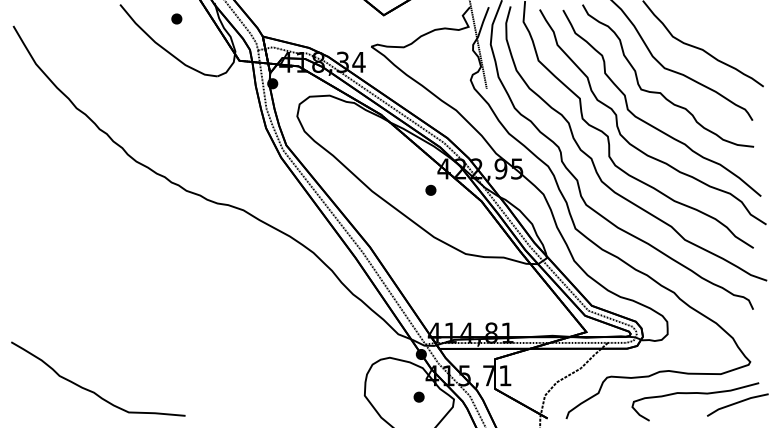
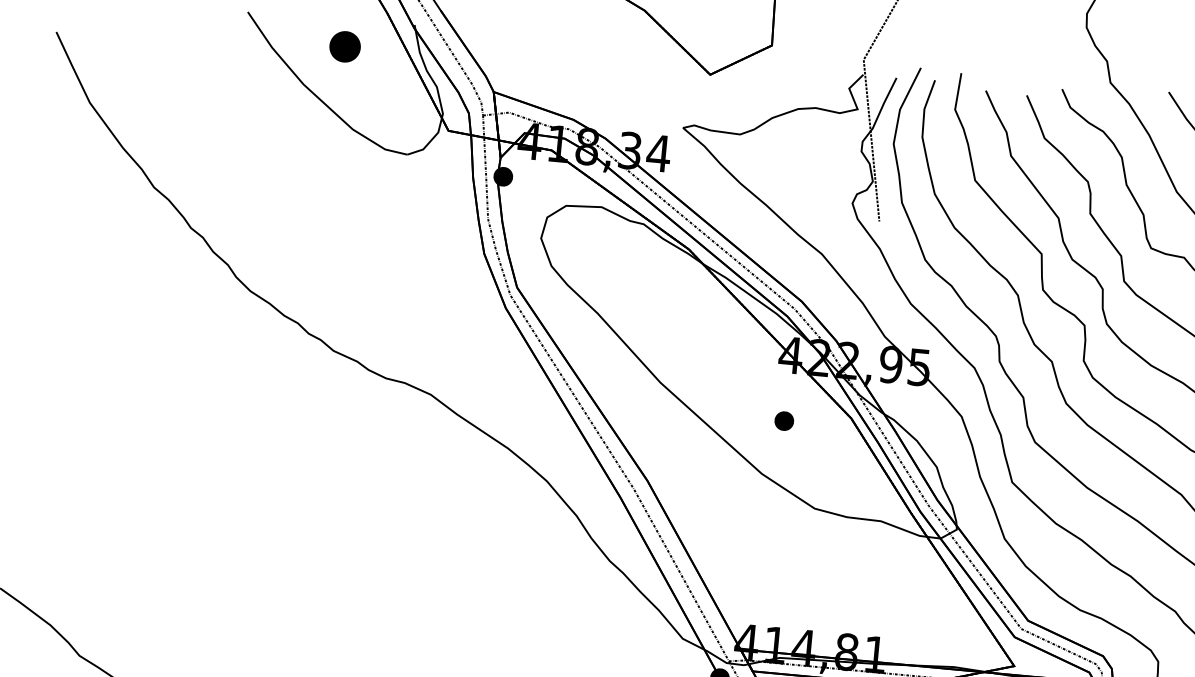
part: (176, 18) -> (344, 45), size x1.6
part: (430, 189) -> (783, 419), moved

